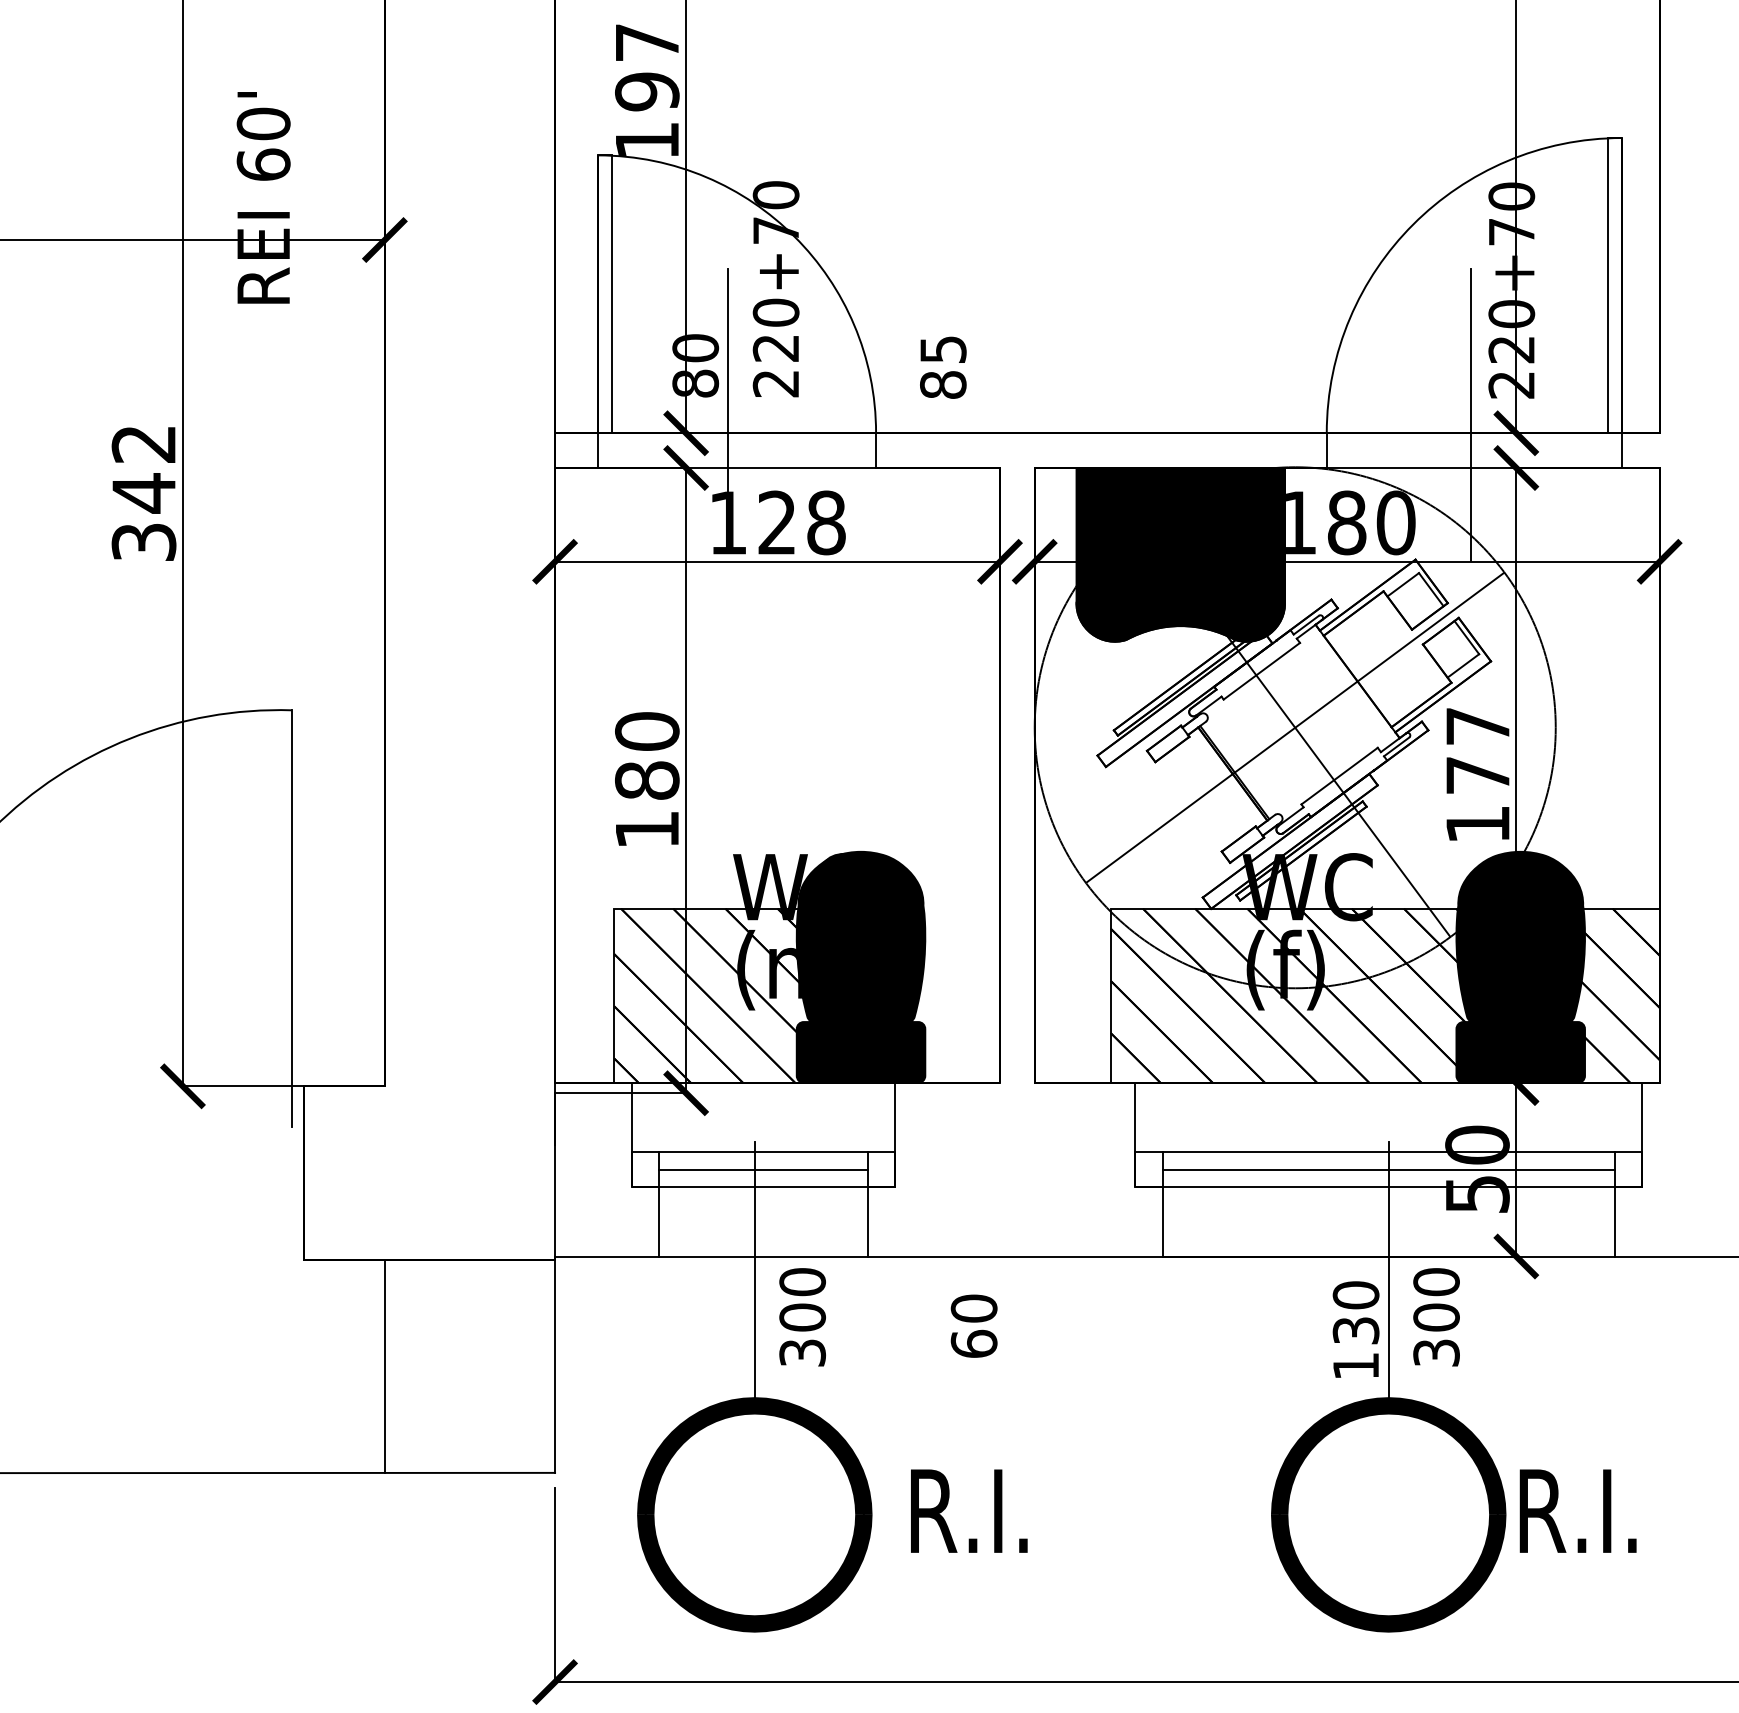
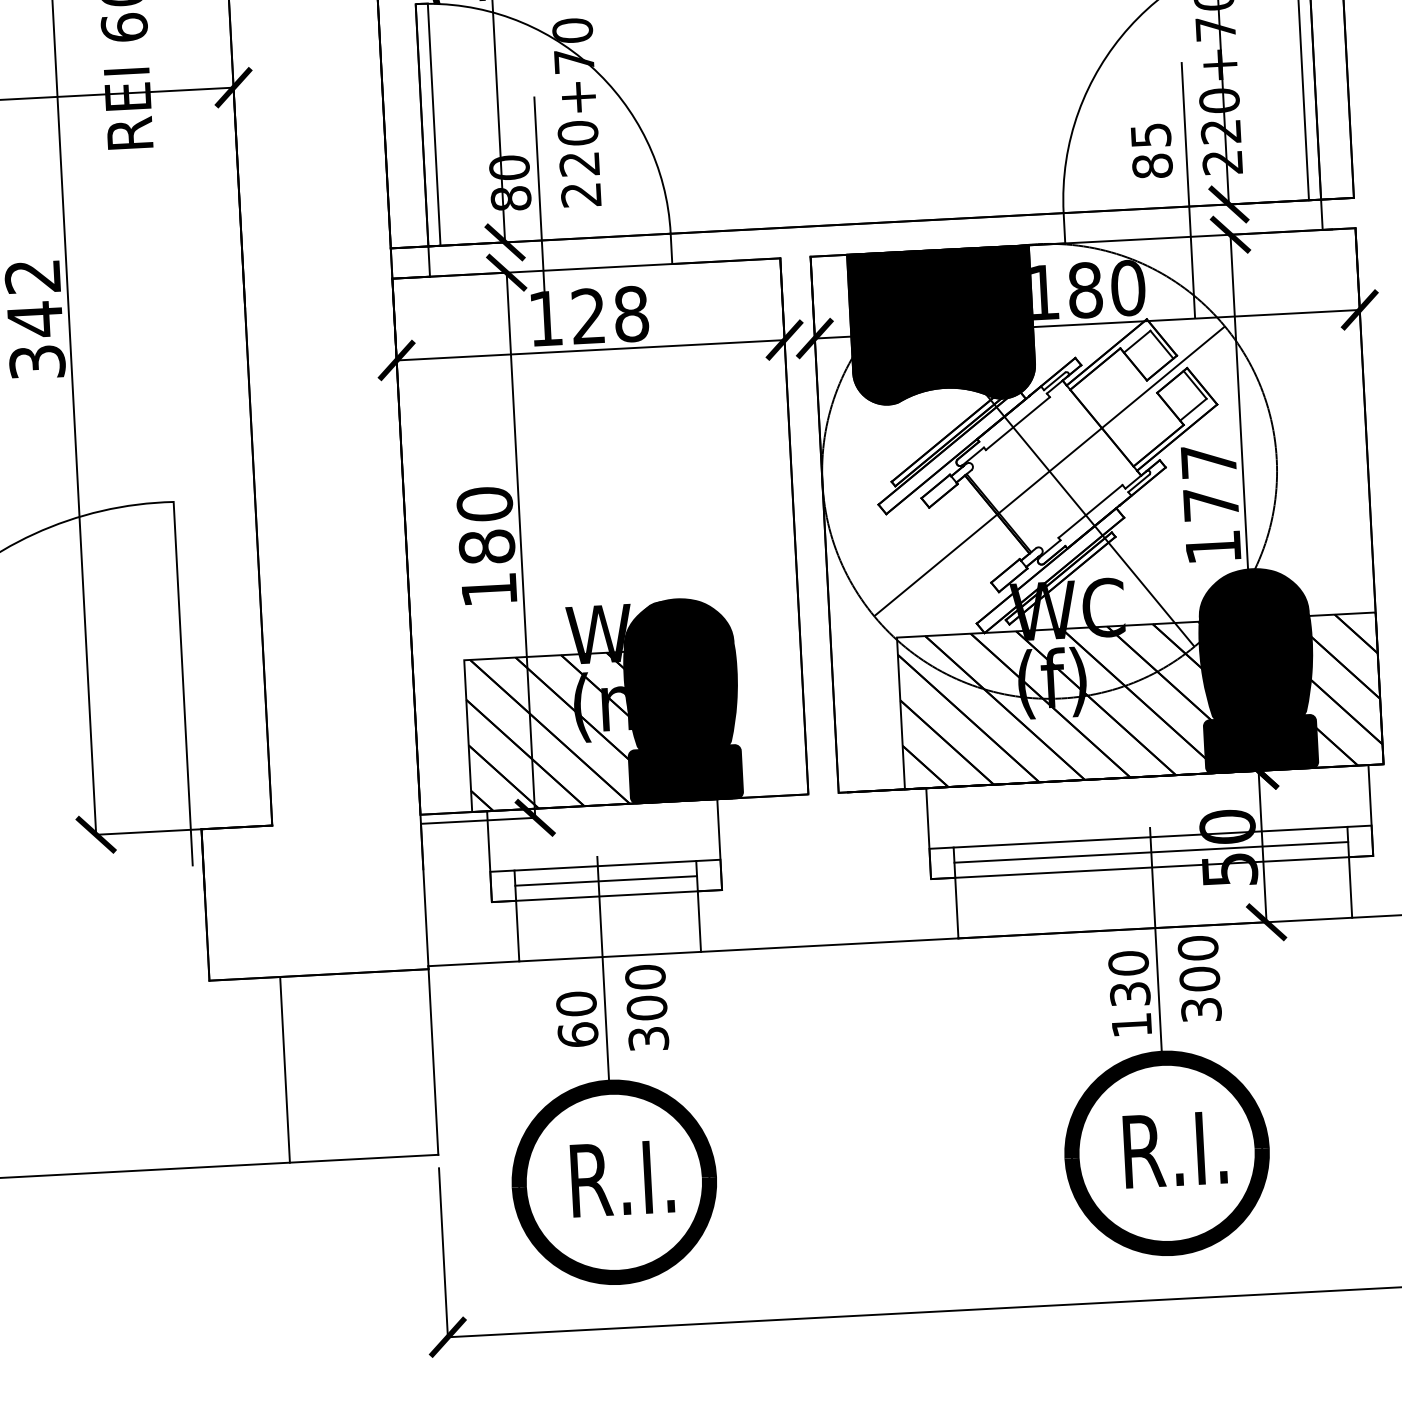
text: (943, 367) -> (1151, 150), moved
text: (973, 1325) -> (576, 1018), moved
text: (969, 1510) -> (622, 1178), moved
text: (1577, 1510) -> (1174, 1149), moved

